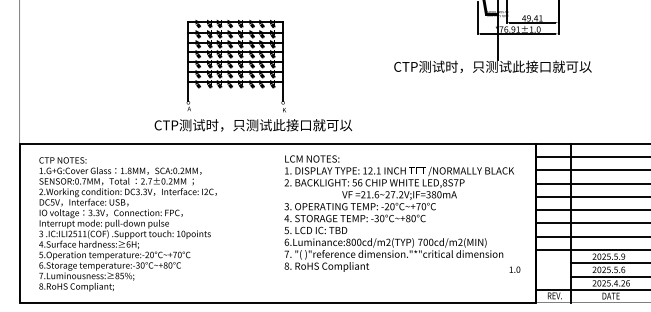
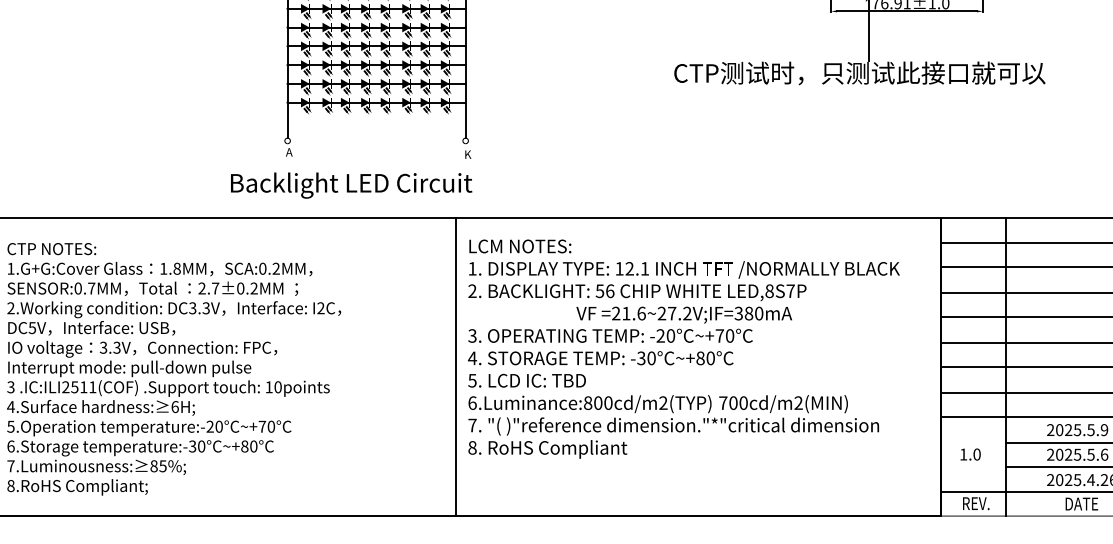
text: (253, 126) -> (409, 185), CTP测试时，只测试此接口就可以 -> Backlight LED Circuit
line: (278, 222) -> (456, 365), added
text: (514, 269) -> (969, 454), moved

